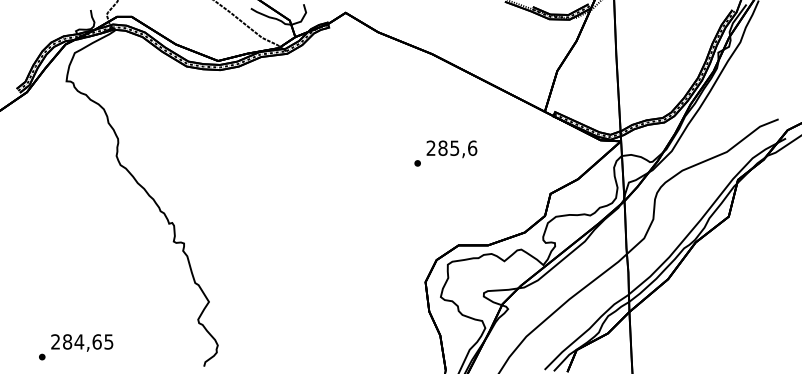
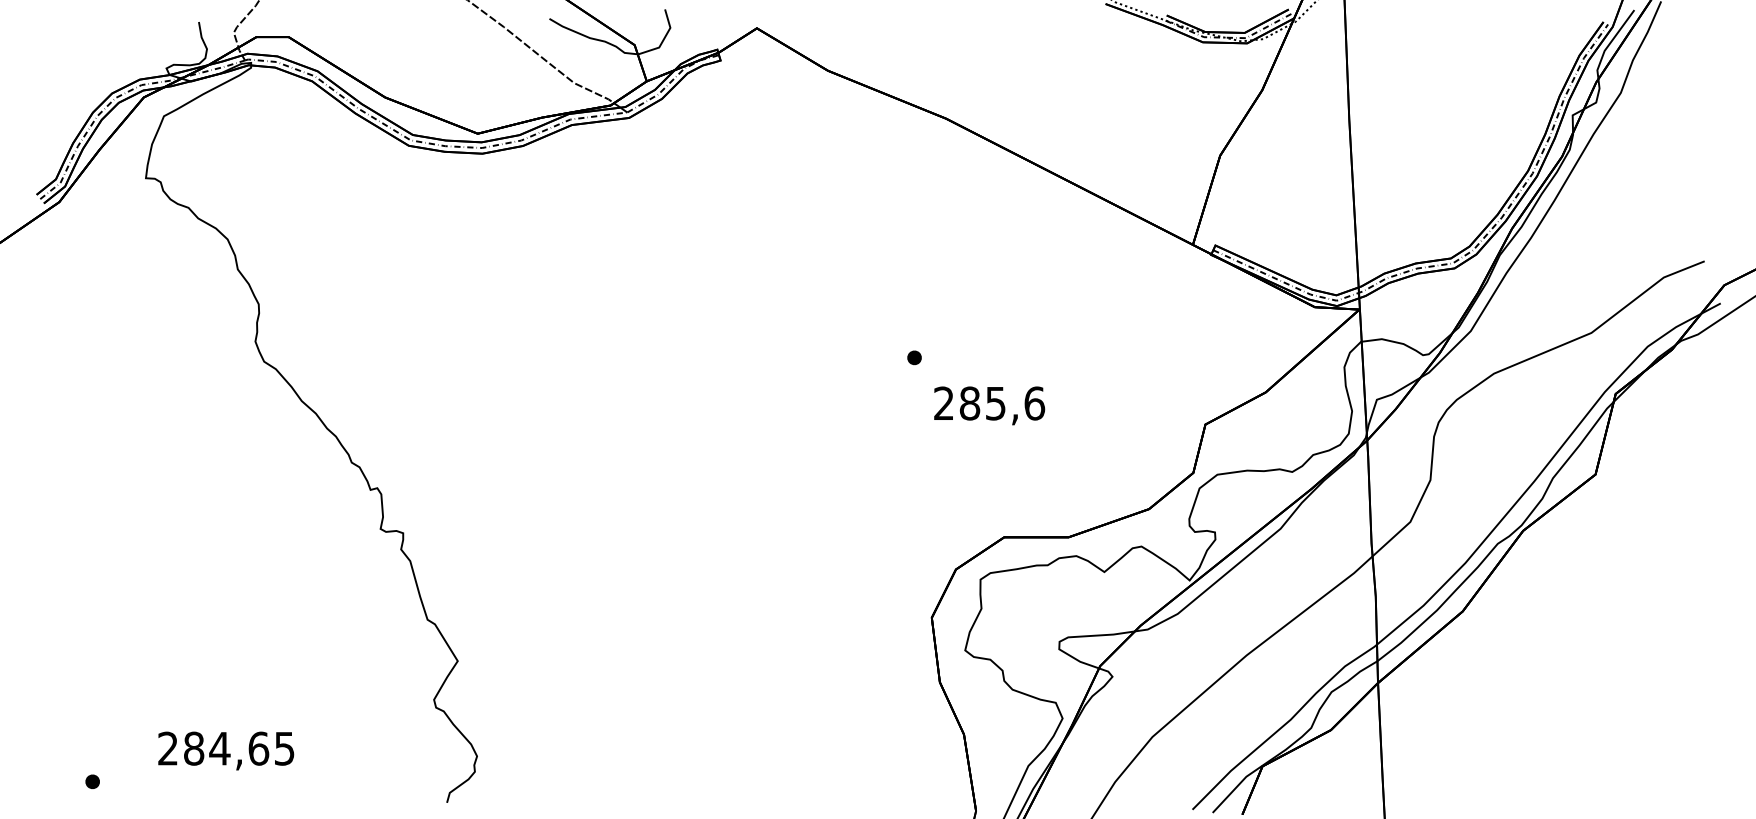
text: (451, 149) -> (988, 406), moved
text: (82, 342) -> (226, 749), moved

